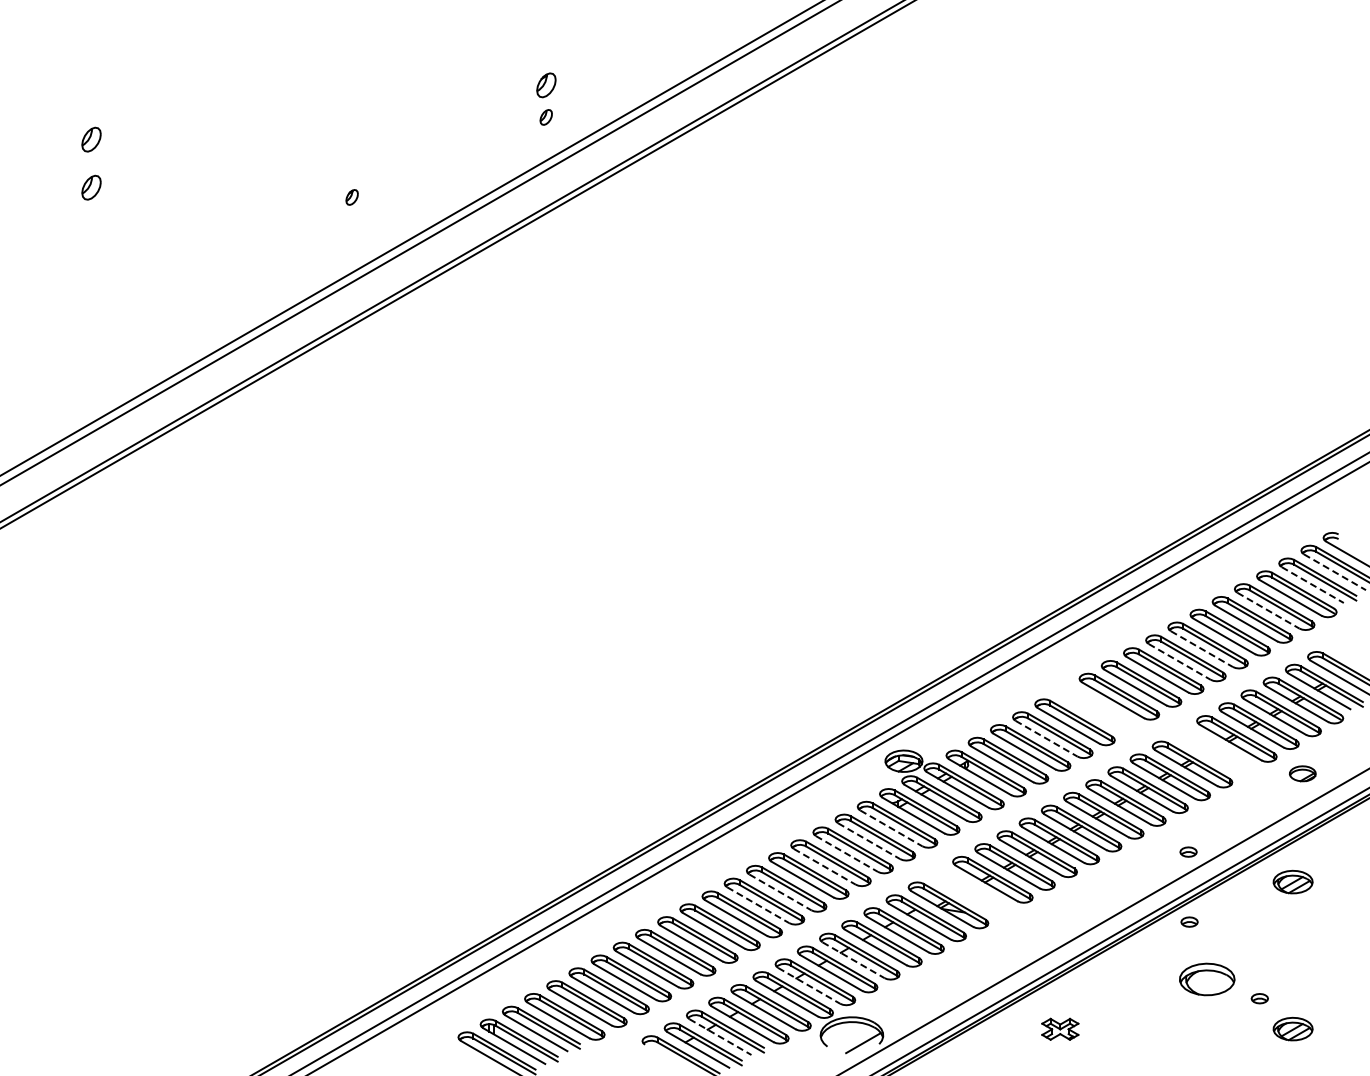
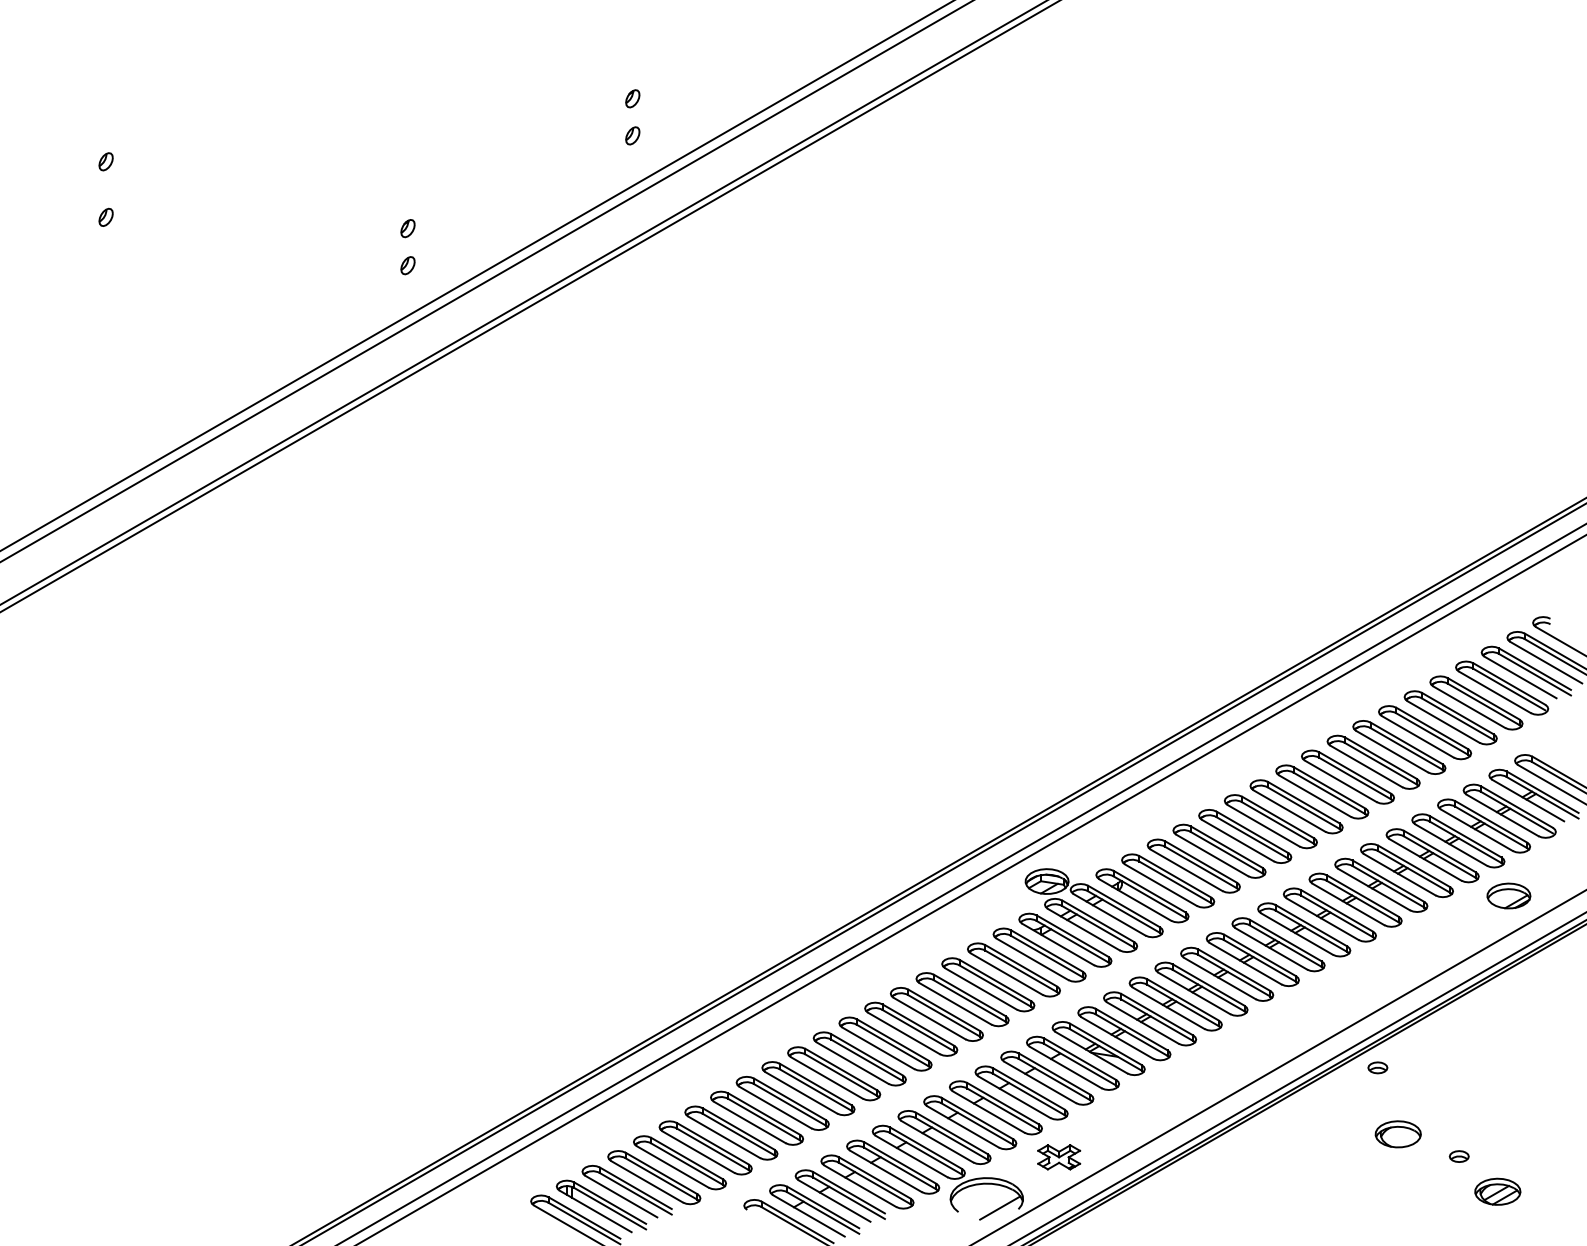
part: (545, 85) -> (631, 98), size x0.62
part: (91, 139) -> (106, 161), size x0.62
part: (91, 187) -> (106, 217), size x0.62
part: (351, 229) -> (407, 265), added
line: (1334, 572) -> (1545, 662), dashed -> solid
line: (1312, 585) -> (1520, 678), dashed -> solid
line: (1268, 610) -> (1469, 706), dashed -> solid
line: (1201, 649) -> (1391, 752), dashed -> solid
line: (1179, 661) -> (1366, 766), dashed -> solid
part: (1096, 709) -> (1270, 821), added
line: (1046, 738) -> (1212, 855), dashed -> solid
part: (1214, 751) -> (1406, 870), added
part: (1302, 773) -> (1508, 895), size x1.43
line: (891, 828) -> (1032, 959), dashed -> solid
line: (869, 841) -> (1007, 974), dashed -> solid
part: (1188, 851) -> (1376, 986), removed
line: (846, 853) -> (980, 988), dashed -> solid
line: (824, 866) -> (955, 1003), dashed -> solid
part: (1292, 881) -> (1497, 1020), removed
line: (780, 892) -> (904, 1033), dashed -> solid
part: (970, 892) -> (1124, 1033), added
line: (758, 905) -> (878, 1048), dashed -> solid
line: (853, 960) -> (988, 1112), dashed -> solid
part: (1206, 979) -> (1397, 1134), size x0.71
line: (809, 985) -> (937, 1141), dashed -> solid
part: (1060, 1028) -> (1059, 1156), moved
line: (720, 1037) -> (834, 1201), dashed -> solid

